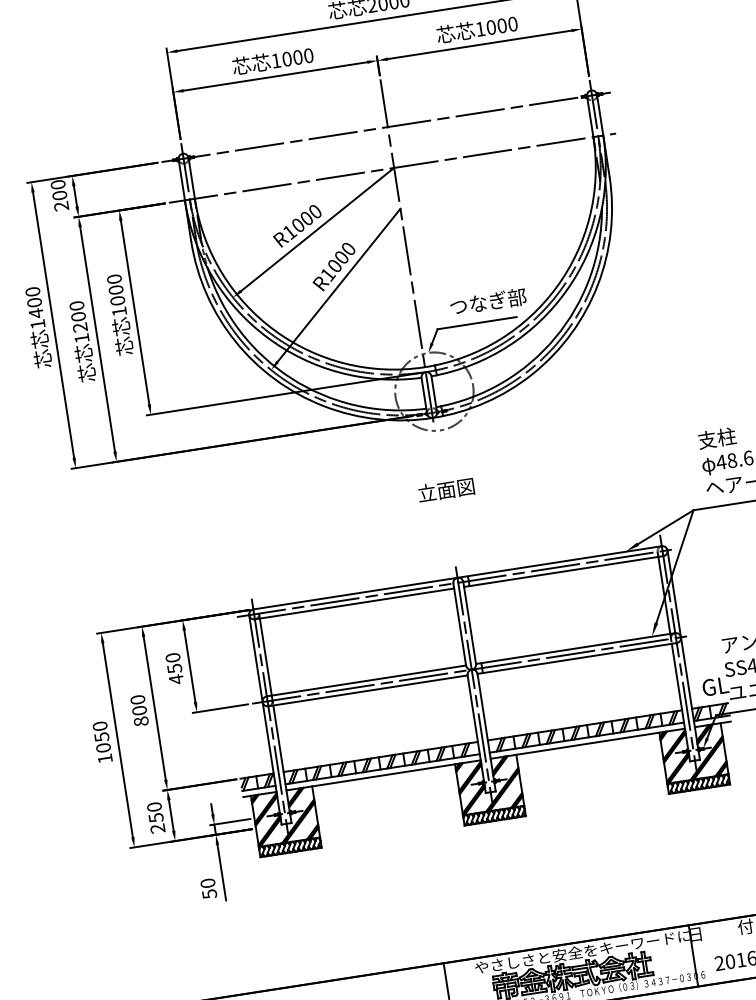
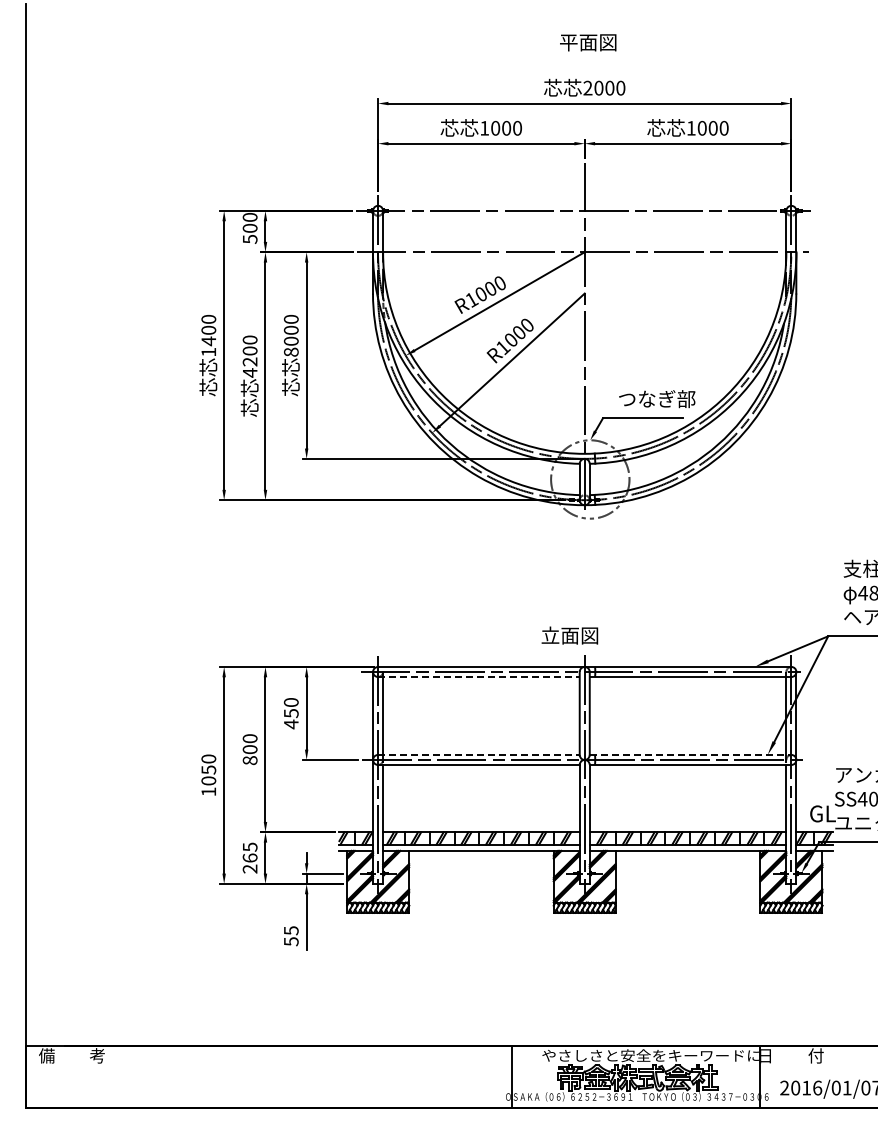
text: (60, 205) -> (249, 238), 200 -> 500
text: (119, 310) -> (291, 351), 1000 -> 8000
text: (82, 337) -> (250, 372), 1200 -> 4200
text: (445, 490) -> (569, 635), moved
line: (354, 604) -> (478, 677), solid -> dashed
line: (575, 648) -> (690, 754), solid -> dashed
line: (365, 680) -> (478, 754), solid -> dashed
text: (154, 812) -> (249, 852), 250 -> 265
text: (207, 883) -> (290, 930), 50 -> 55

